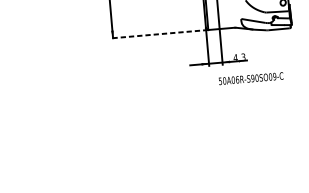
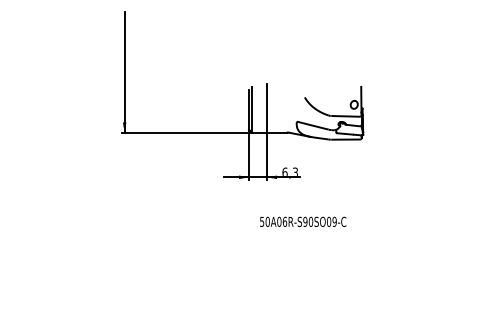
line: (159, 34) -> (186, 132), dashed -> solid
text: (235, 57) -> (284, 171), 4,3 -> 6,3
text: (251, 78) -> (303, 221), moved

